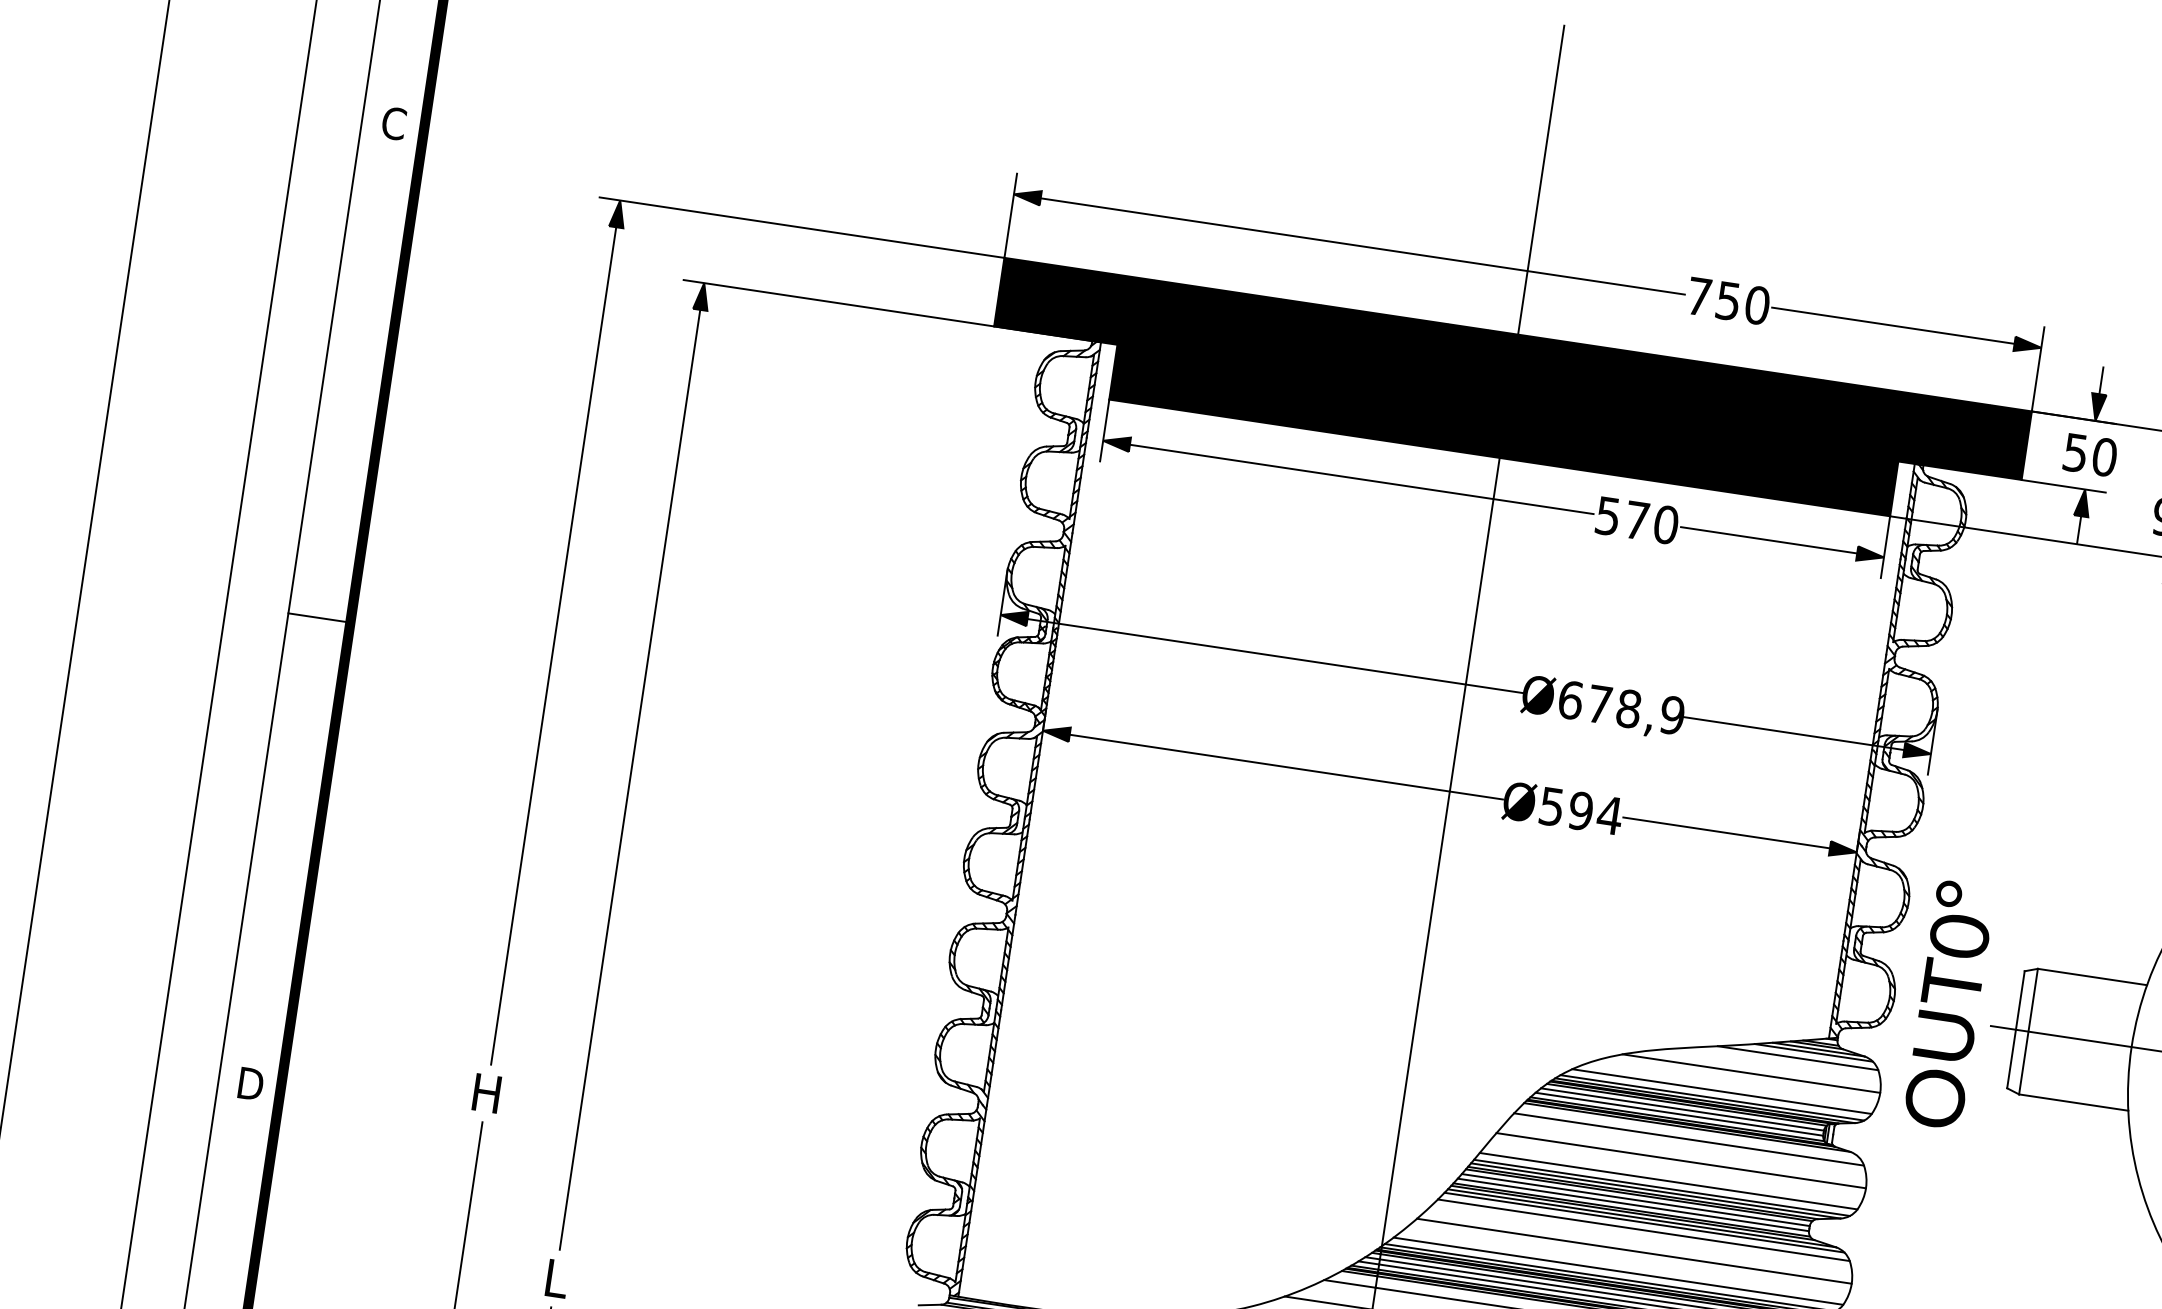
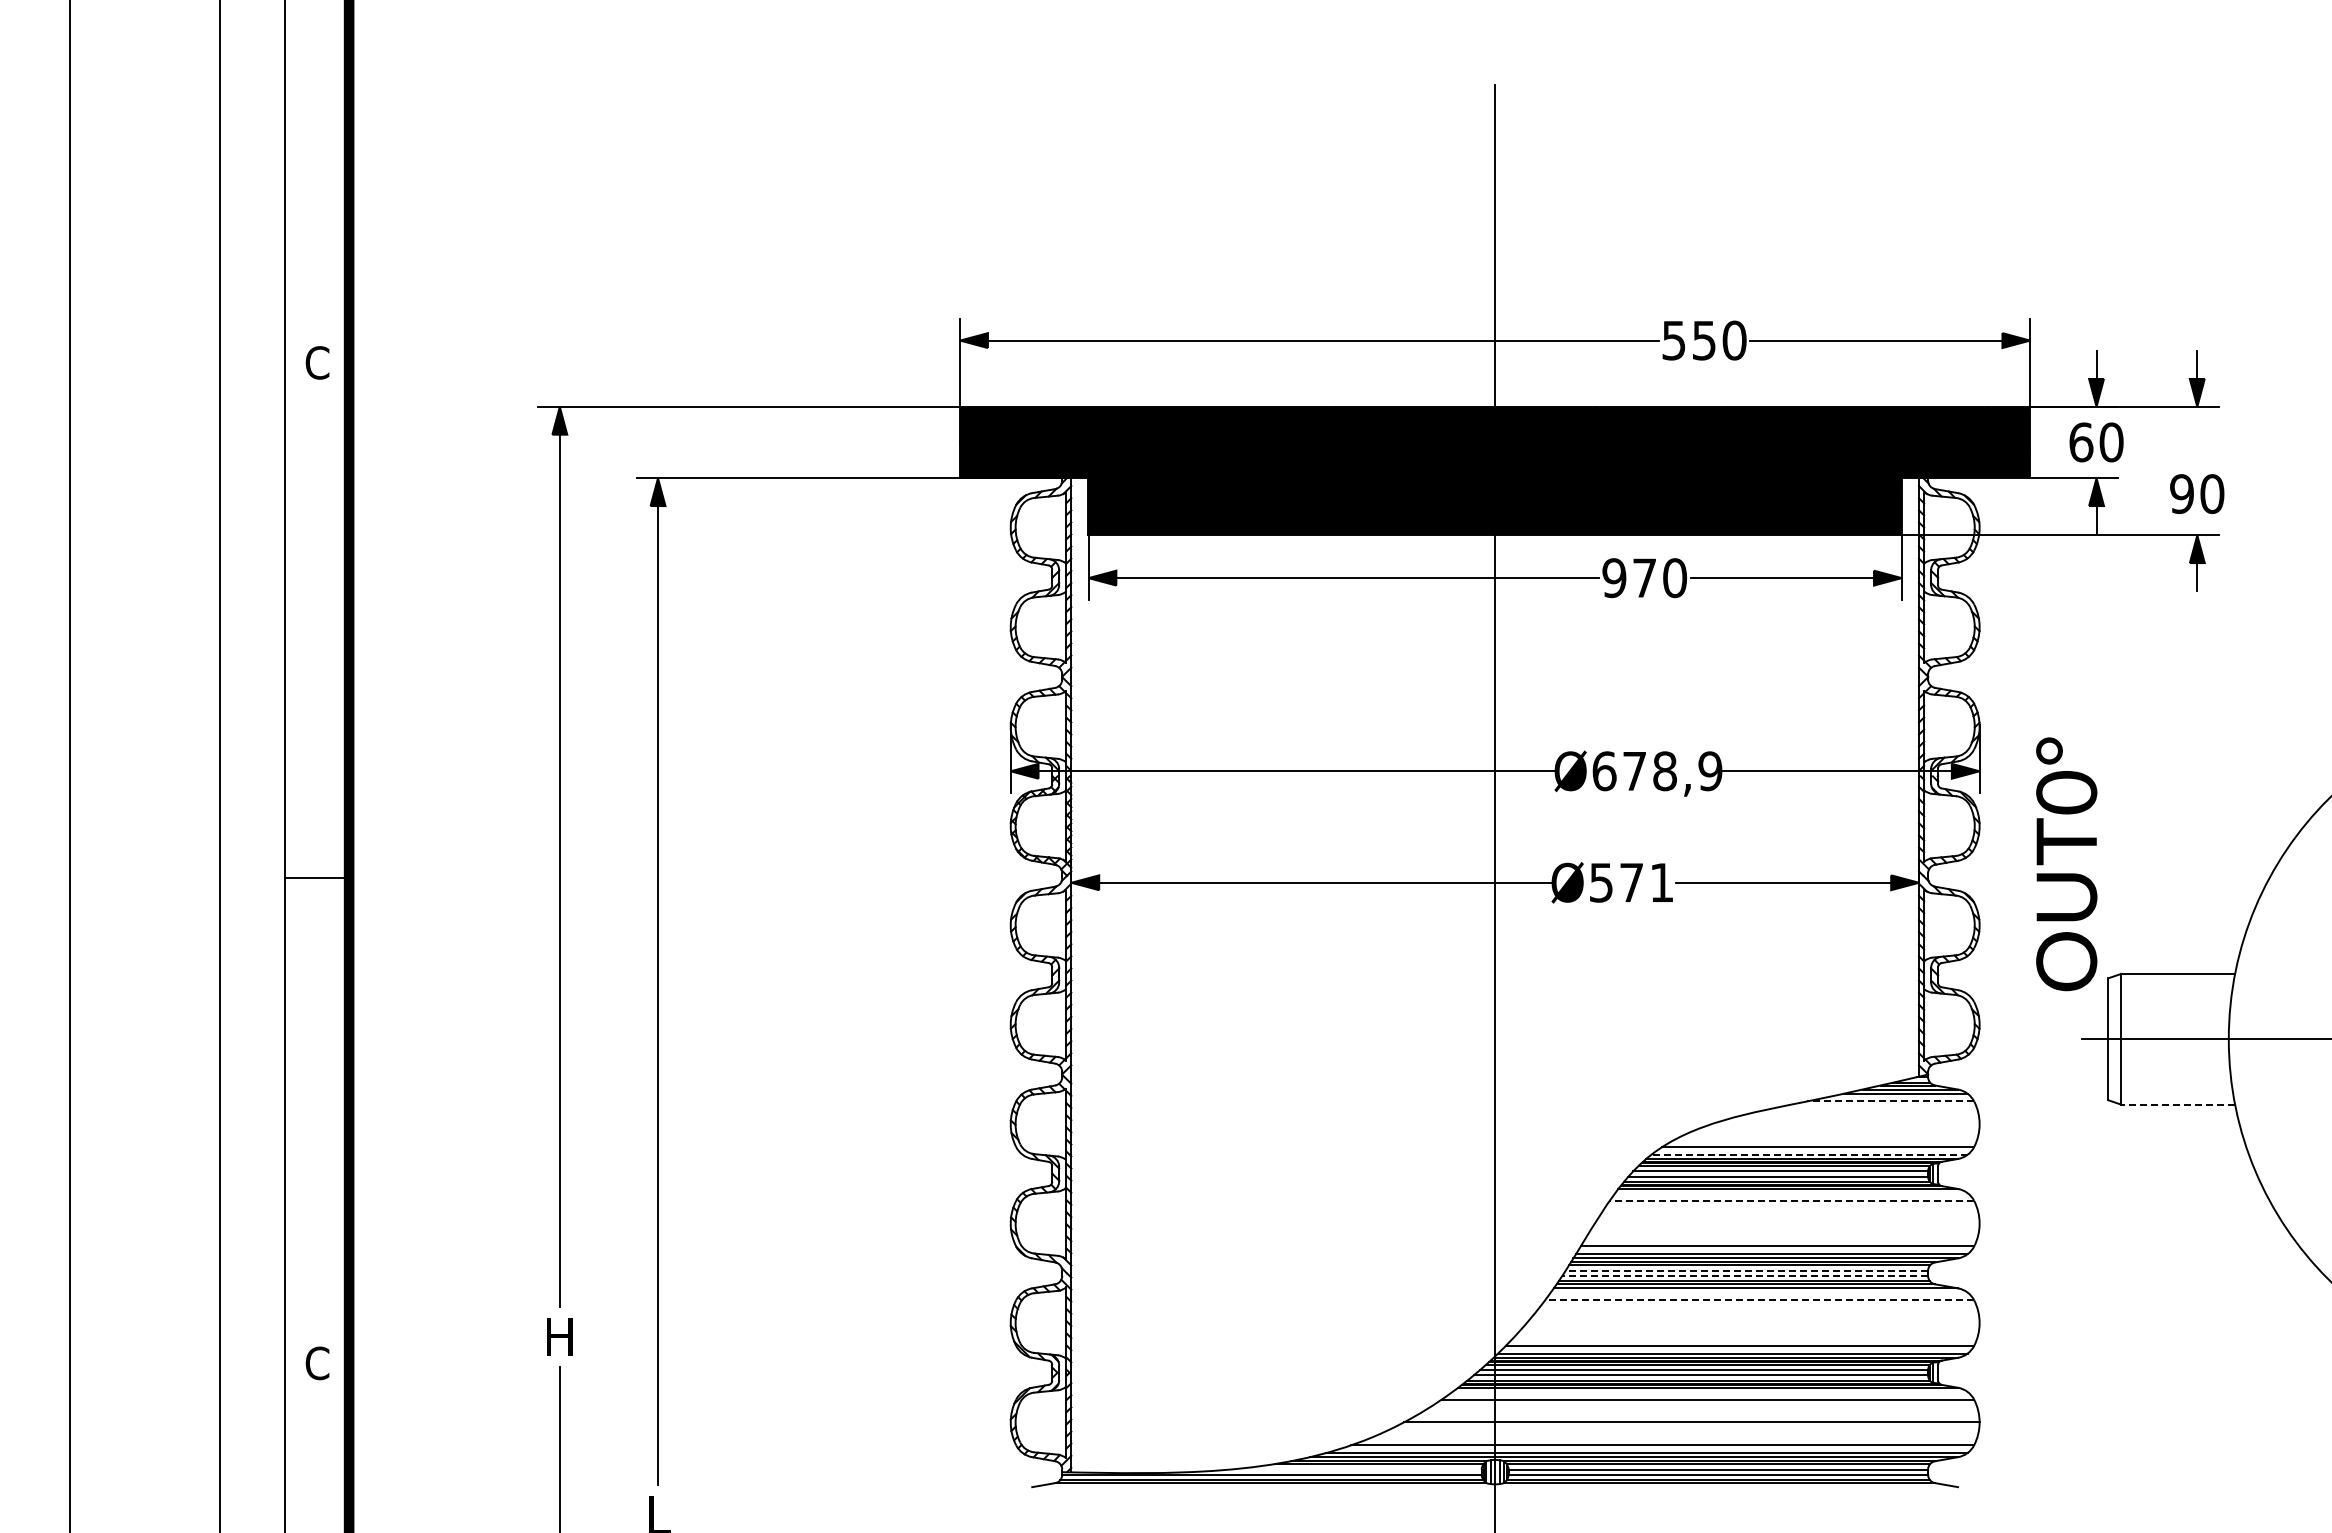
text: (1698, 296) -> (1673, 340), 750 -> 550
text: (2075, 453) -> (2081, 442), 50 -> 60
text: (1608, 515) -> (1614, 577), 570 -> 970
text: (1595, 813) -> (1646, 882), Ø594 -> Ø571
text: (1949, 1005) -> (2066, 864), moved
line: (1797, 1058) -> (1890, 1101), solid -> dashed
line: (1751, 1073) -> (1845, 1124), removed
text: (250, 1084) -> (317, 1363), D -> C
line: (1711, 1097) -> (1808, 1154), solid -> dashed
line: (2073, 1102) -> (2178, 1104), solid -> dashed
line: (1688, 1139) -> (1791, 1200), solid -> dashed
line: (1680, 1160) -> (1786, 1223), removed
line: (1635, 1199) -> (1746, 1270), solid -> dashed
line: (1633, 1205) -> (1745, 1276), solid -> dashed
line: (1643, 1222) -> (1758, 1292), removed
line: (1643, 1230) -> (1759, 1300), solid -> dashed
line: (1633, 1251) -> (1752, 1323), removed

